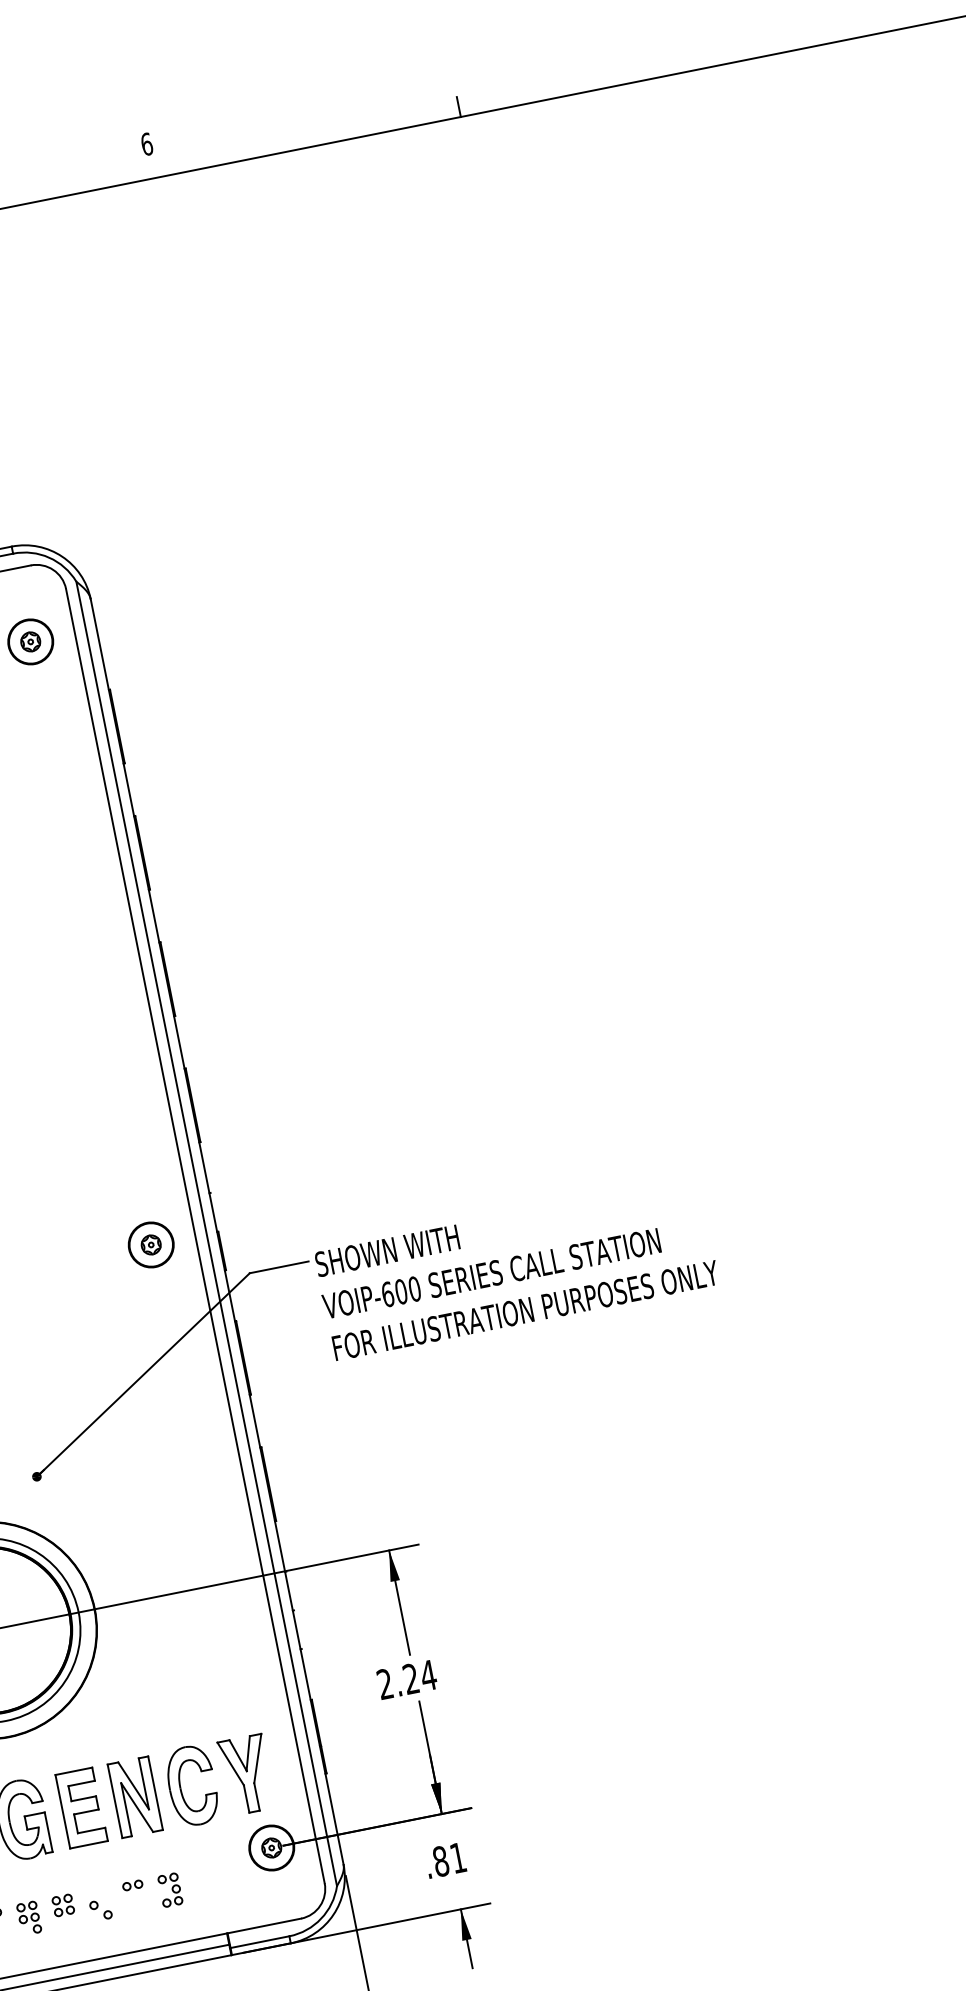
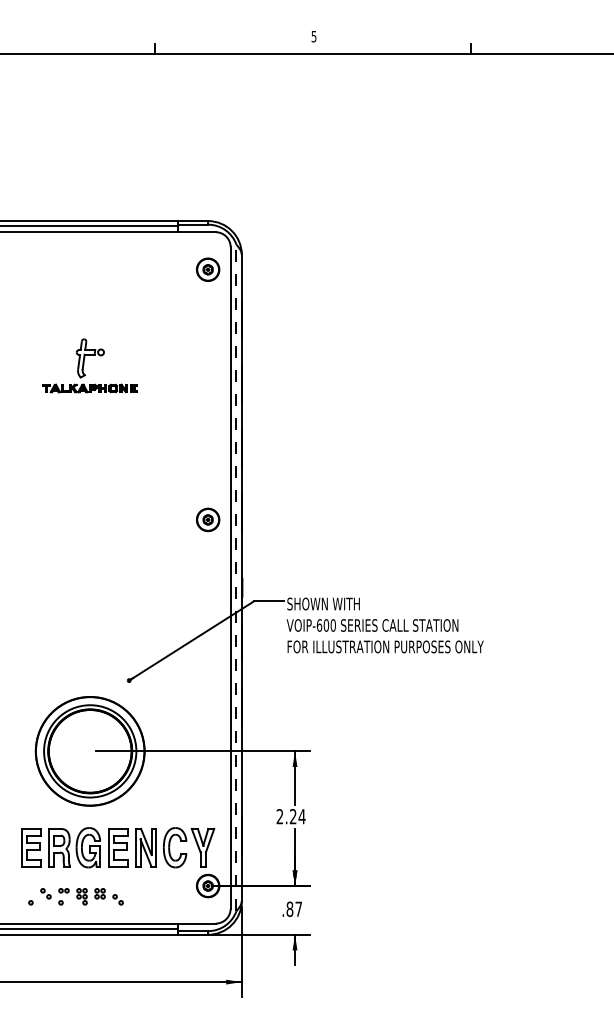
text: (145, 144) -> (313, 36), 6 -> 5
line: (206, 1233) -> (236, 577), solid -> dashed
part: (151, 1244) -> (208, 519), moved
text: (457, 1856) -> (298, 908), .81 -> .87
part: (151, 1893) -> (144, 896), removed

